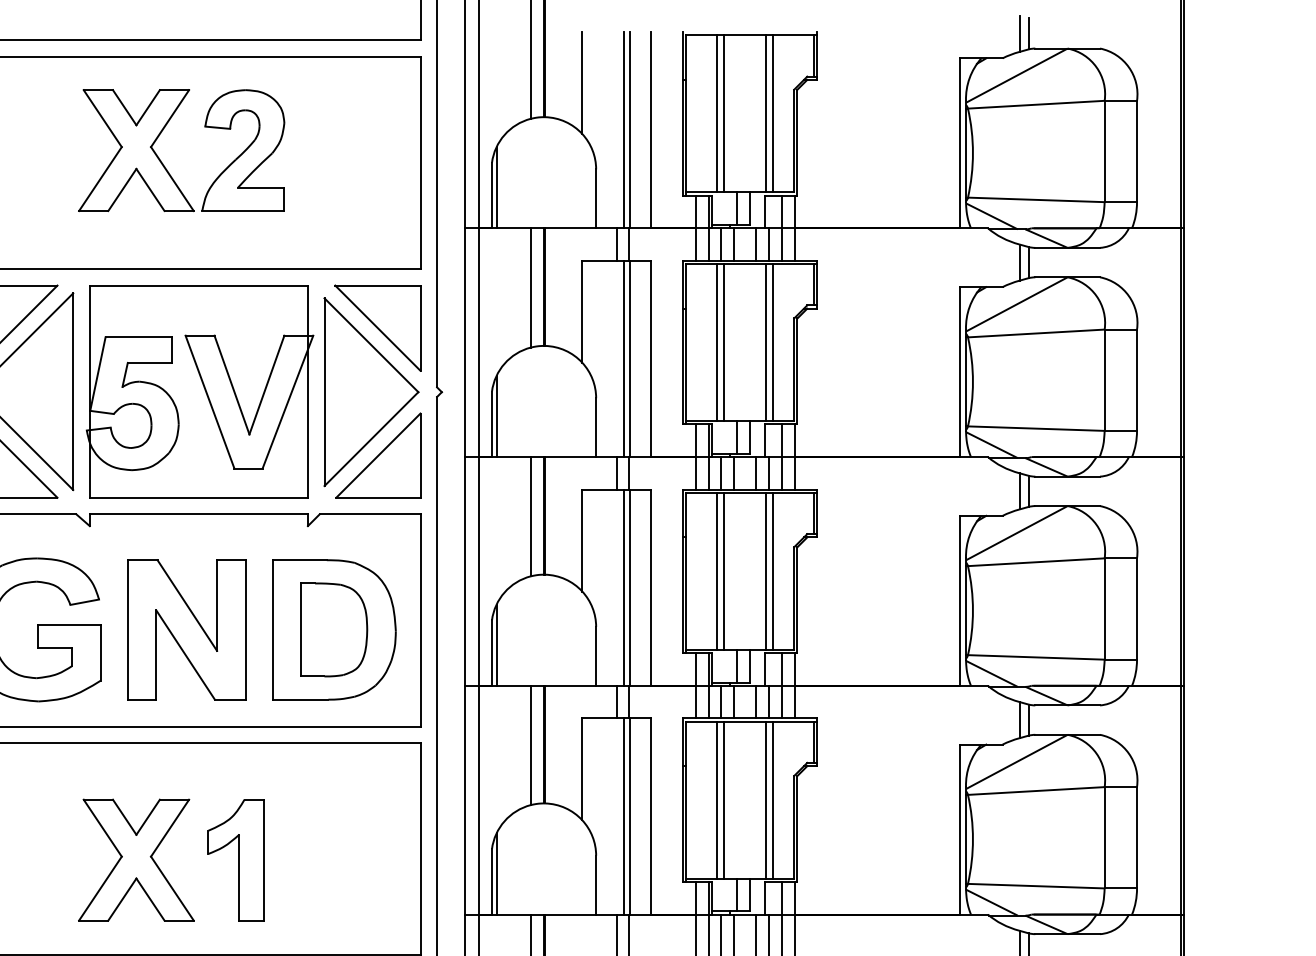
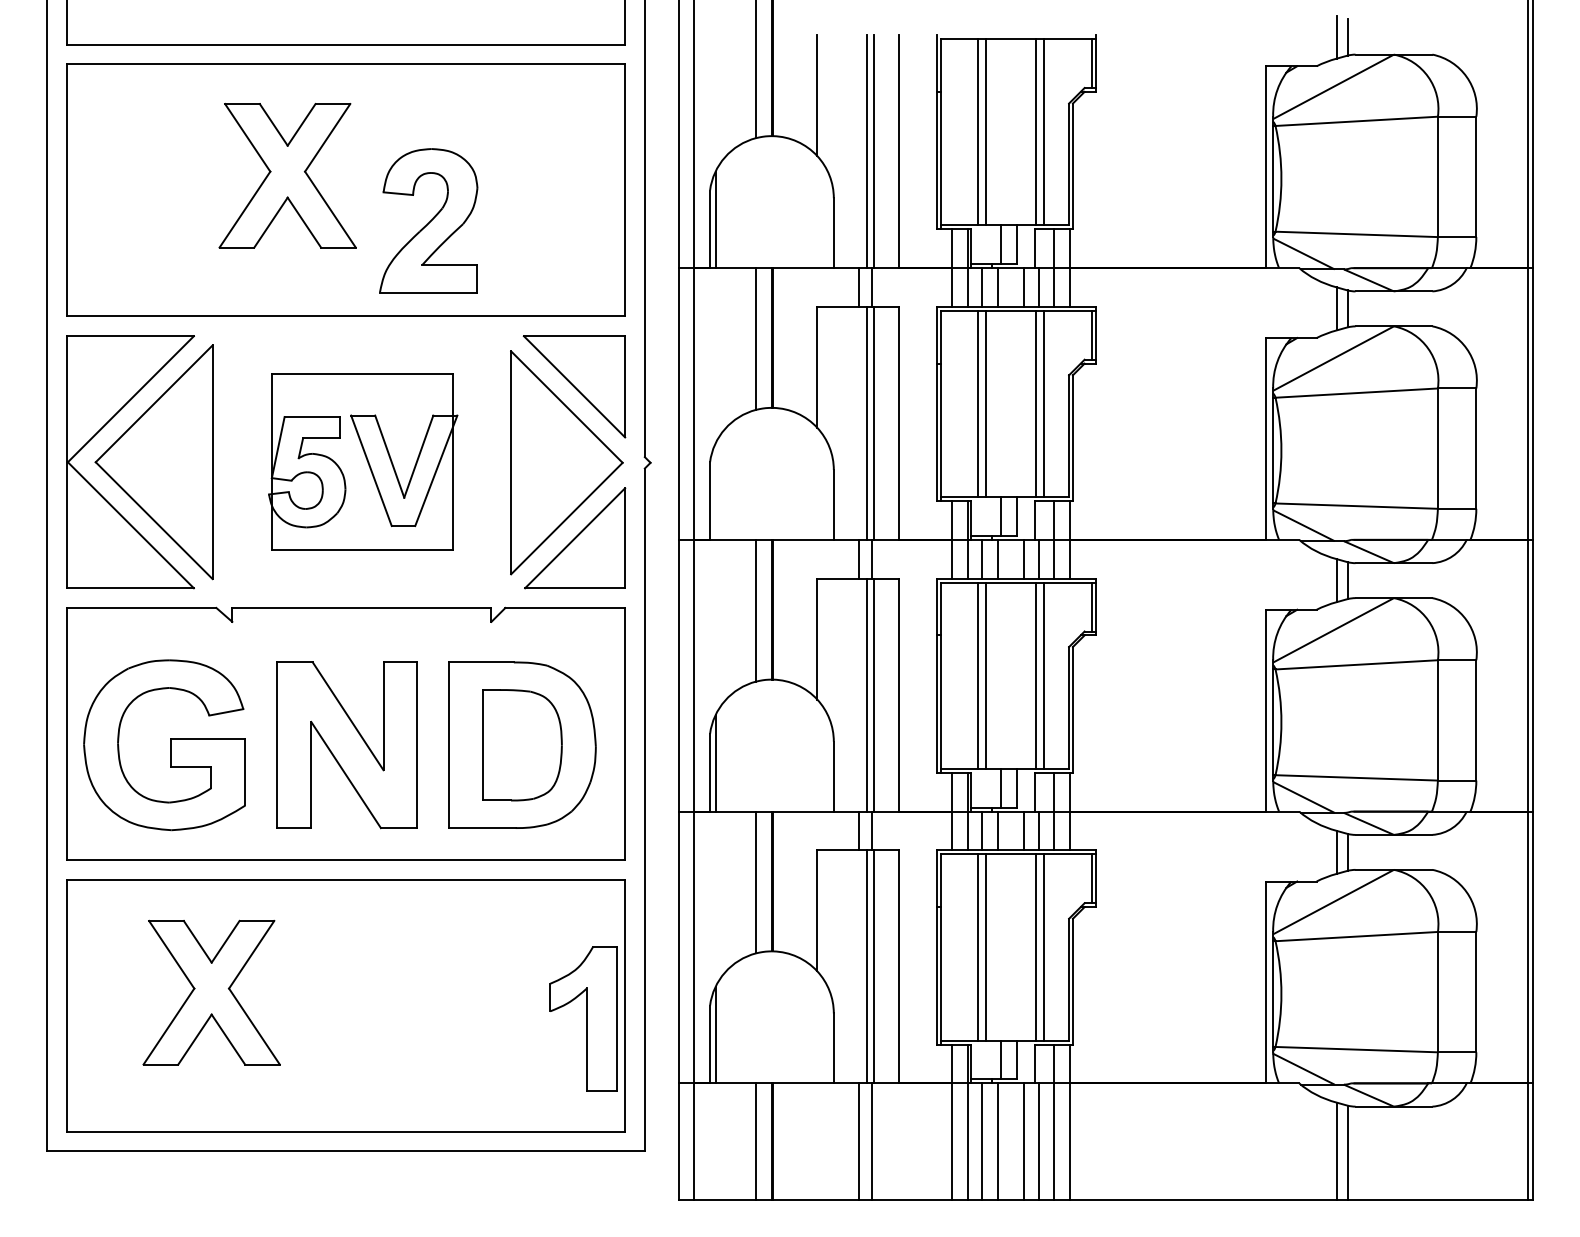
part: (243, 150) -> (428, 220), moved
part: (199, 391) -> (362, 461), size x0.7
line: (496, 416) -> (715, 491), removed
part: (136, 859) -> (211, 992), moved
part: (236, 859) -> (583, 1018), moved

